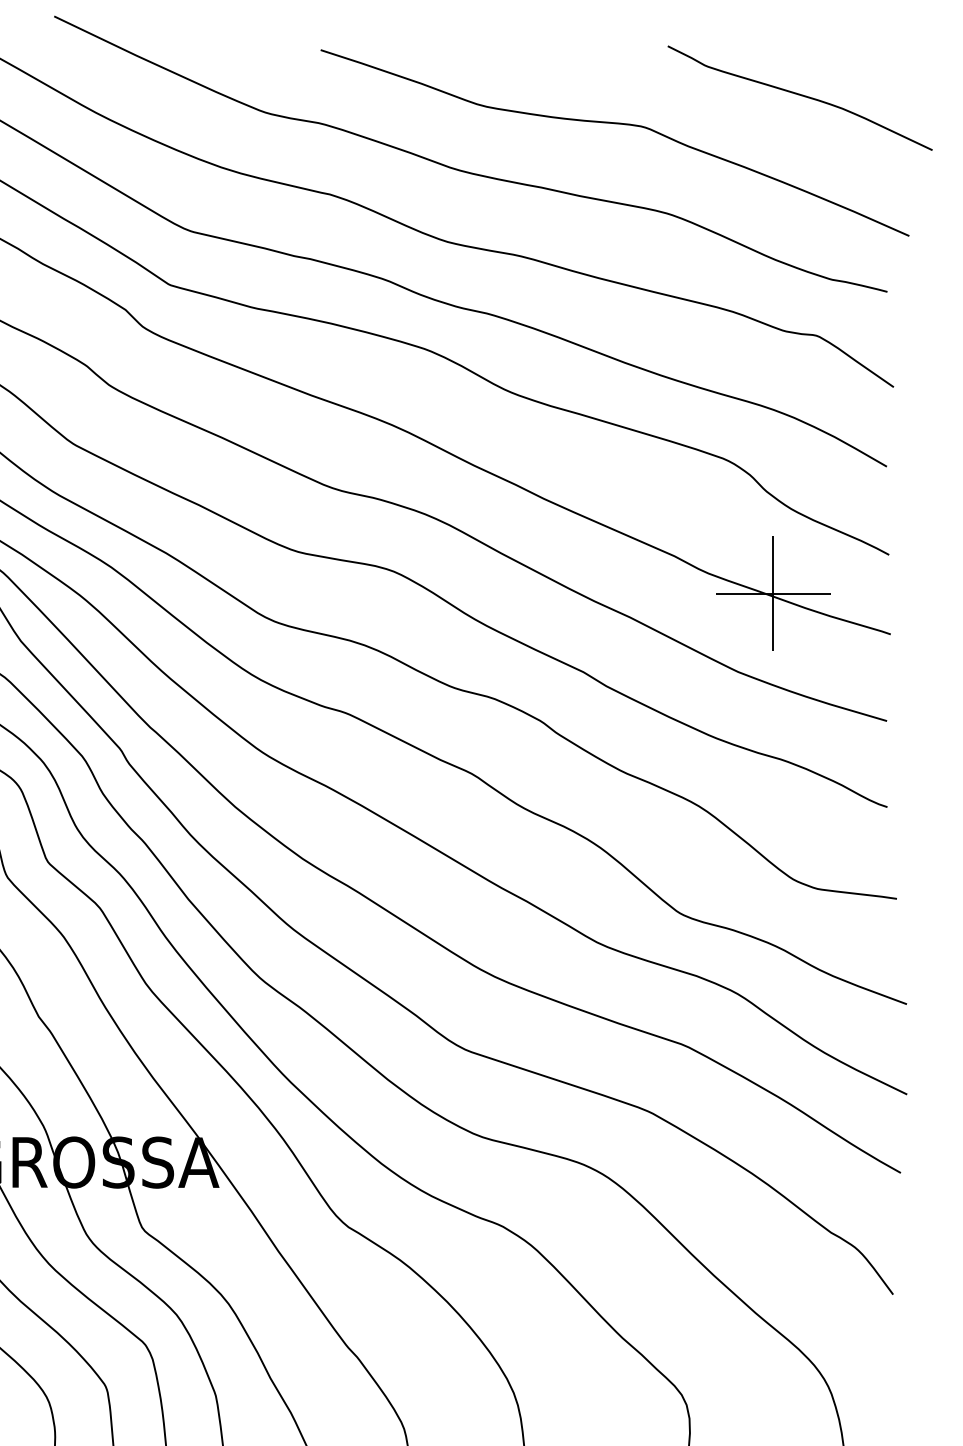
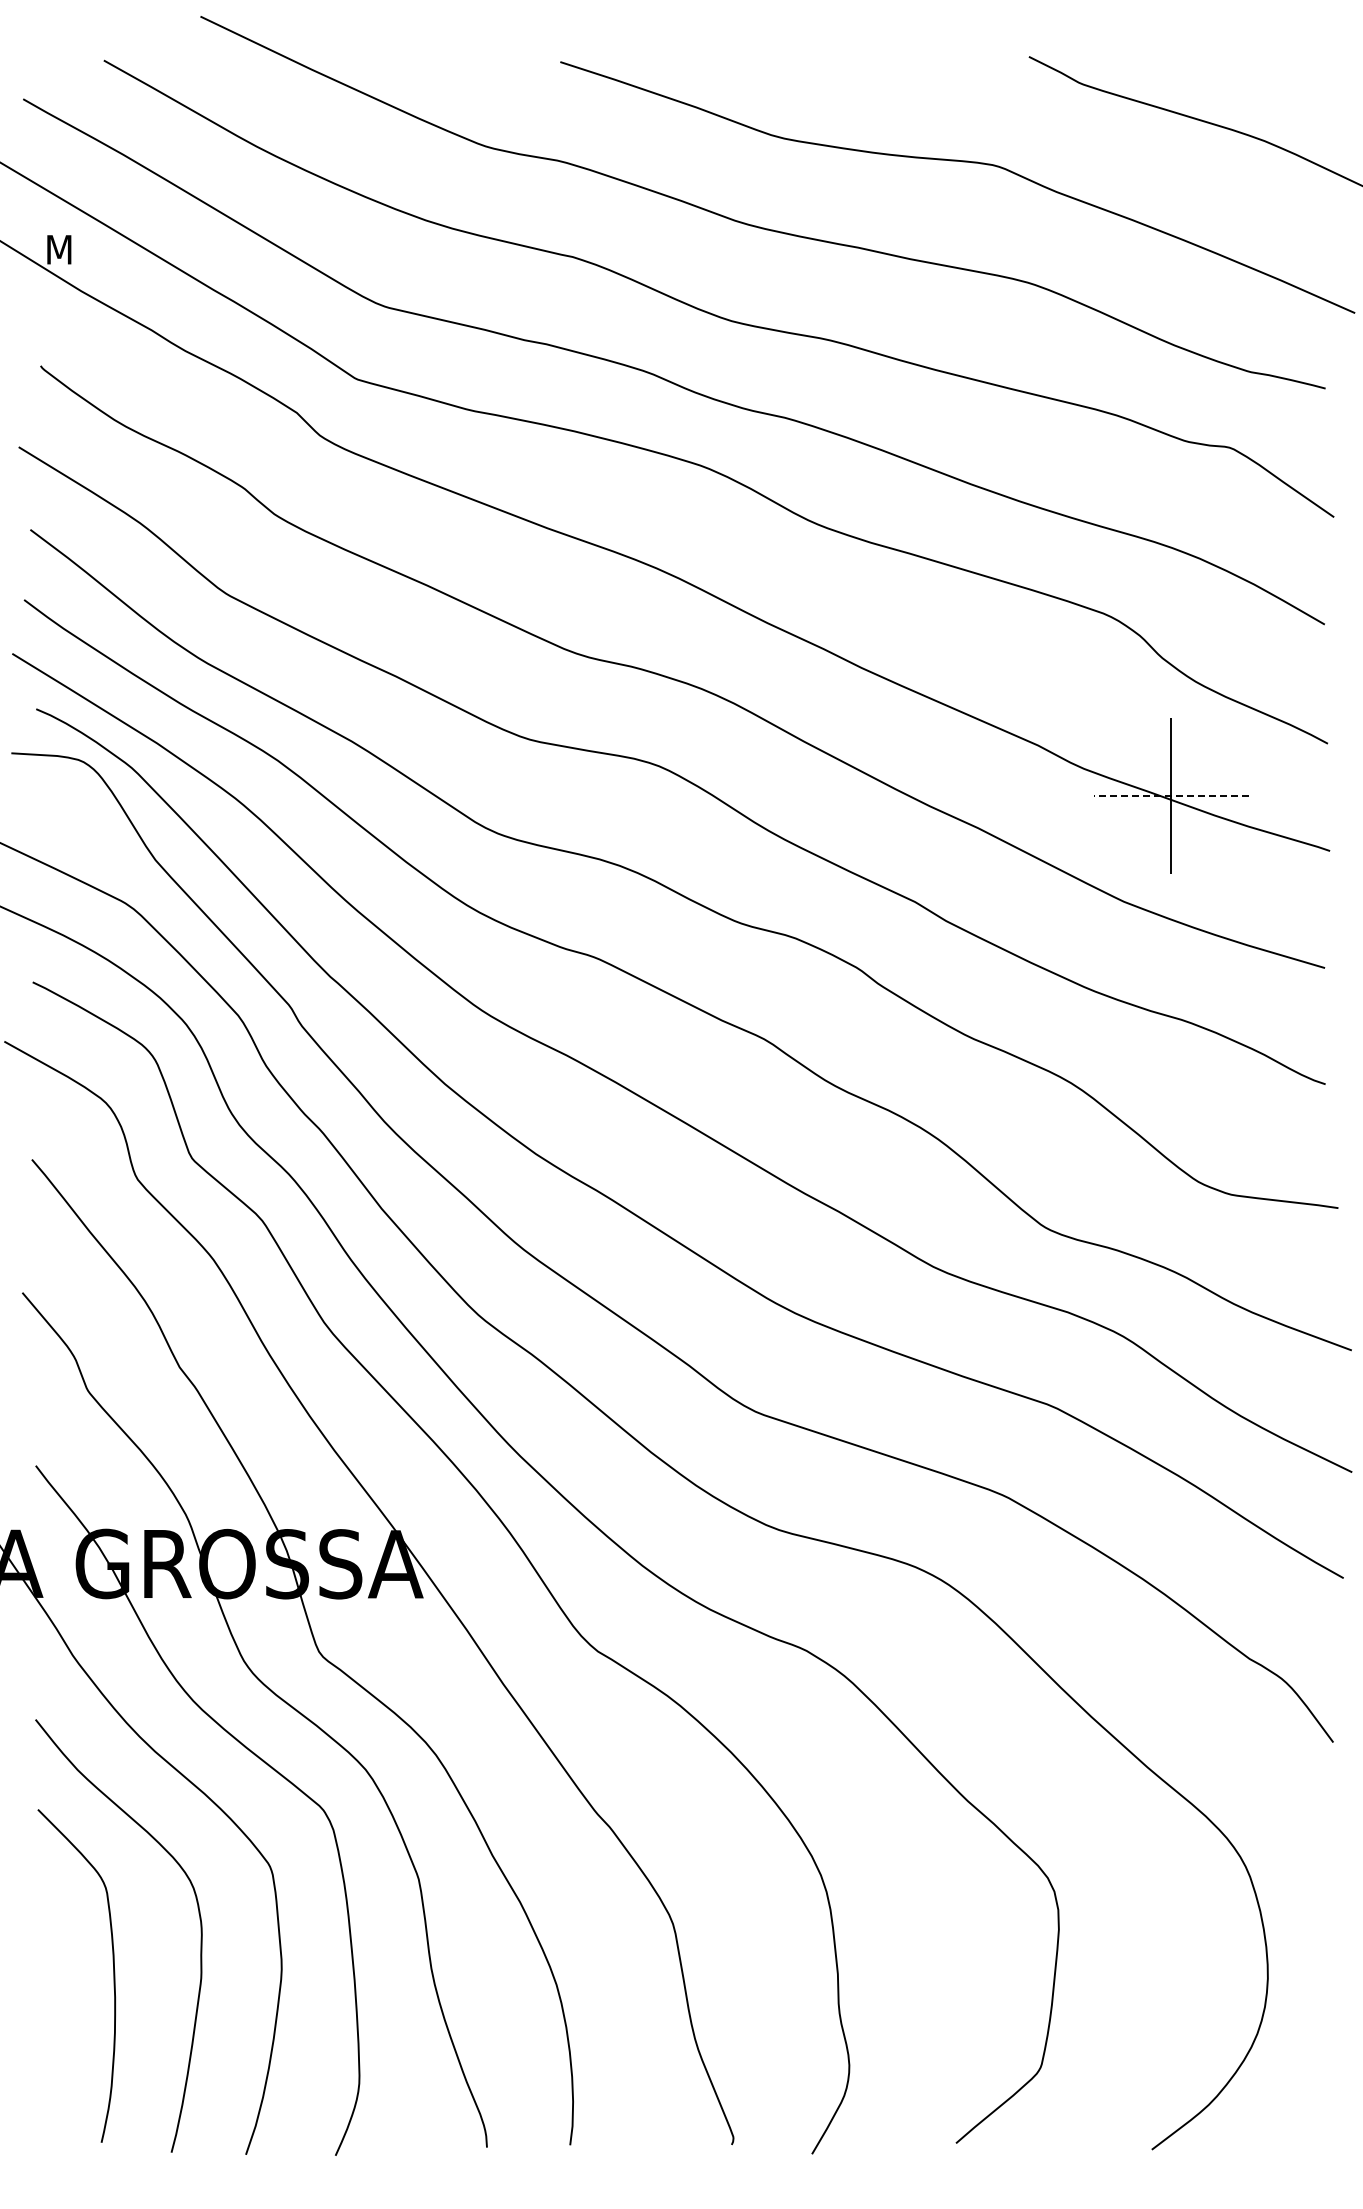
line: (773, 594) -> (1171, 796), solid -> dashed

